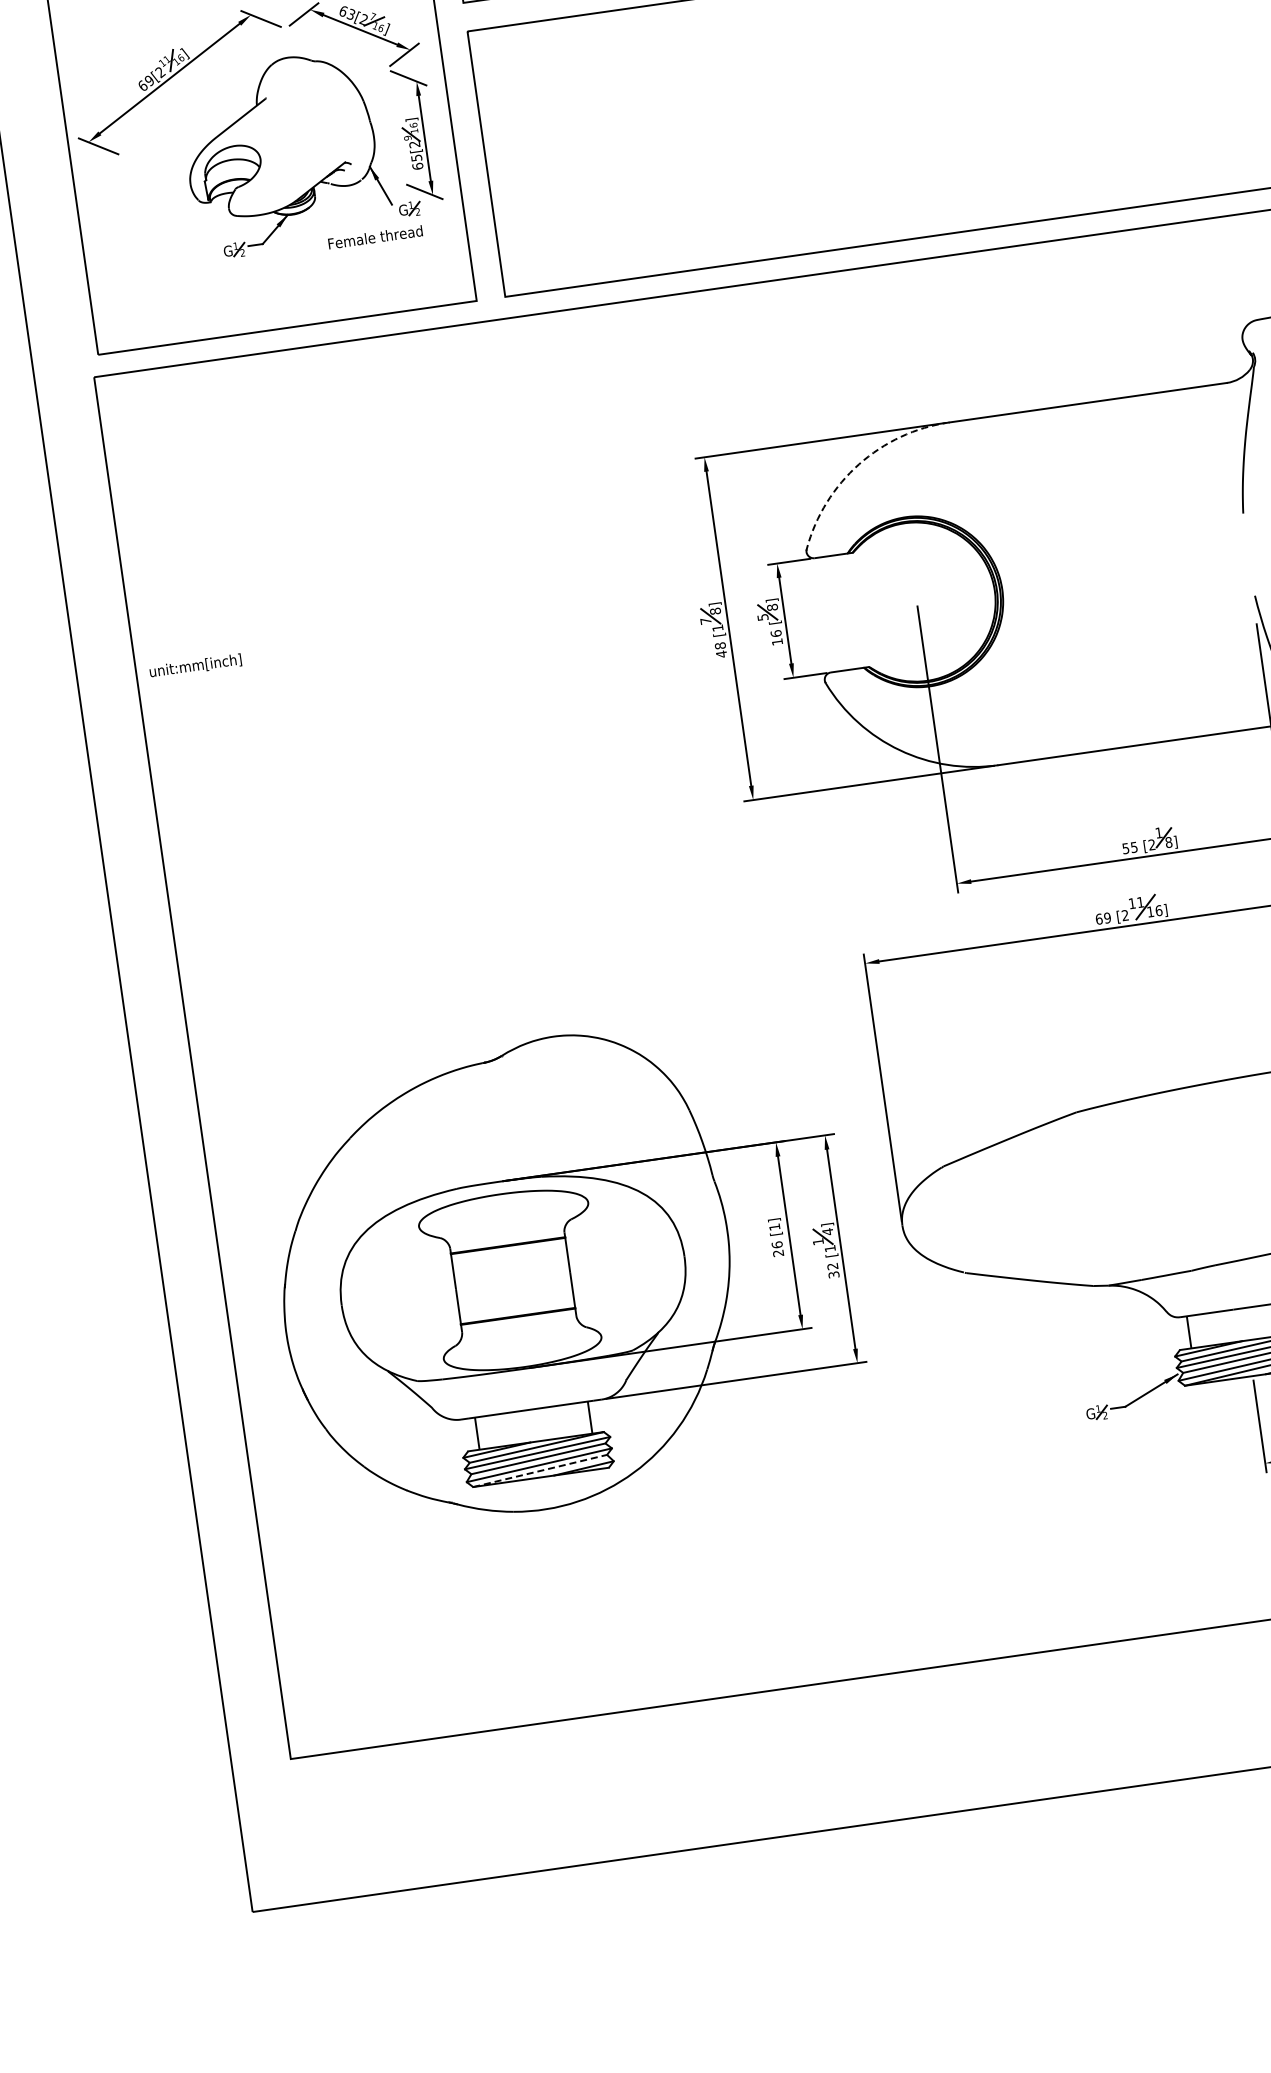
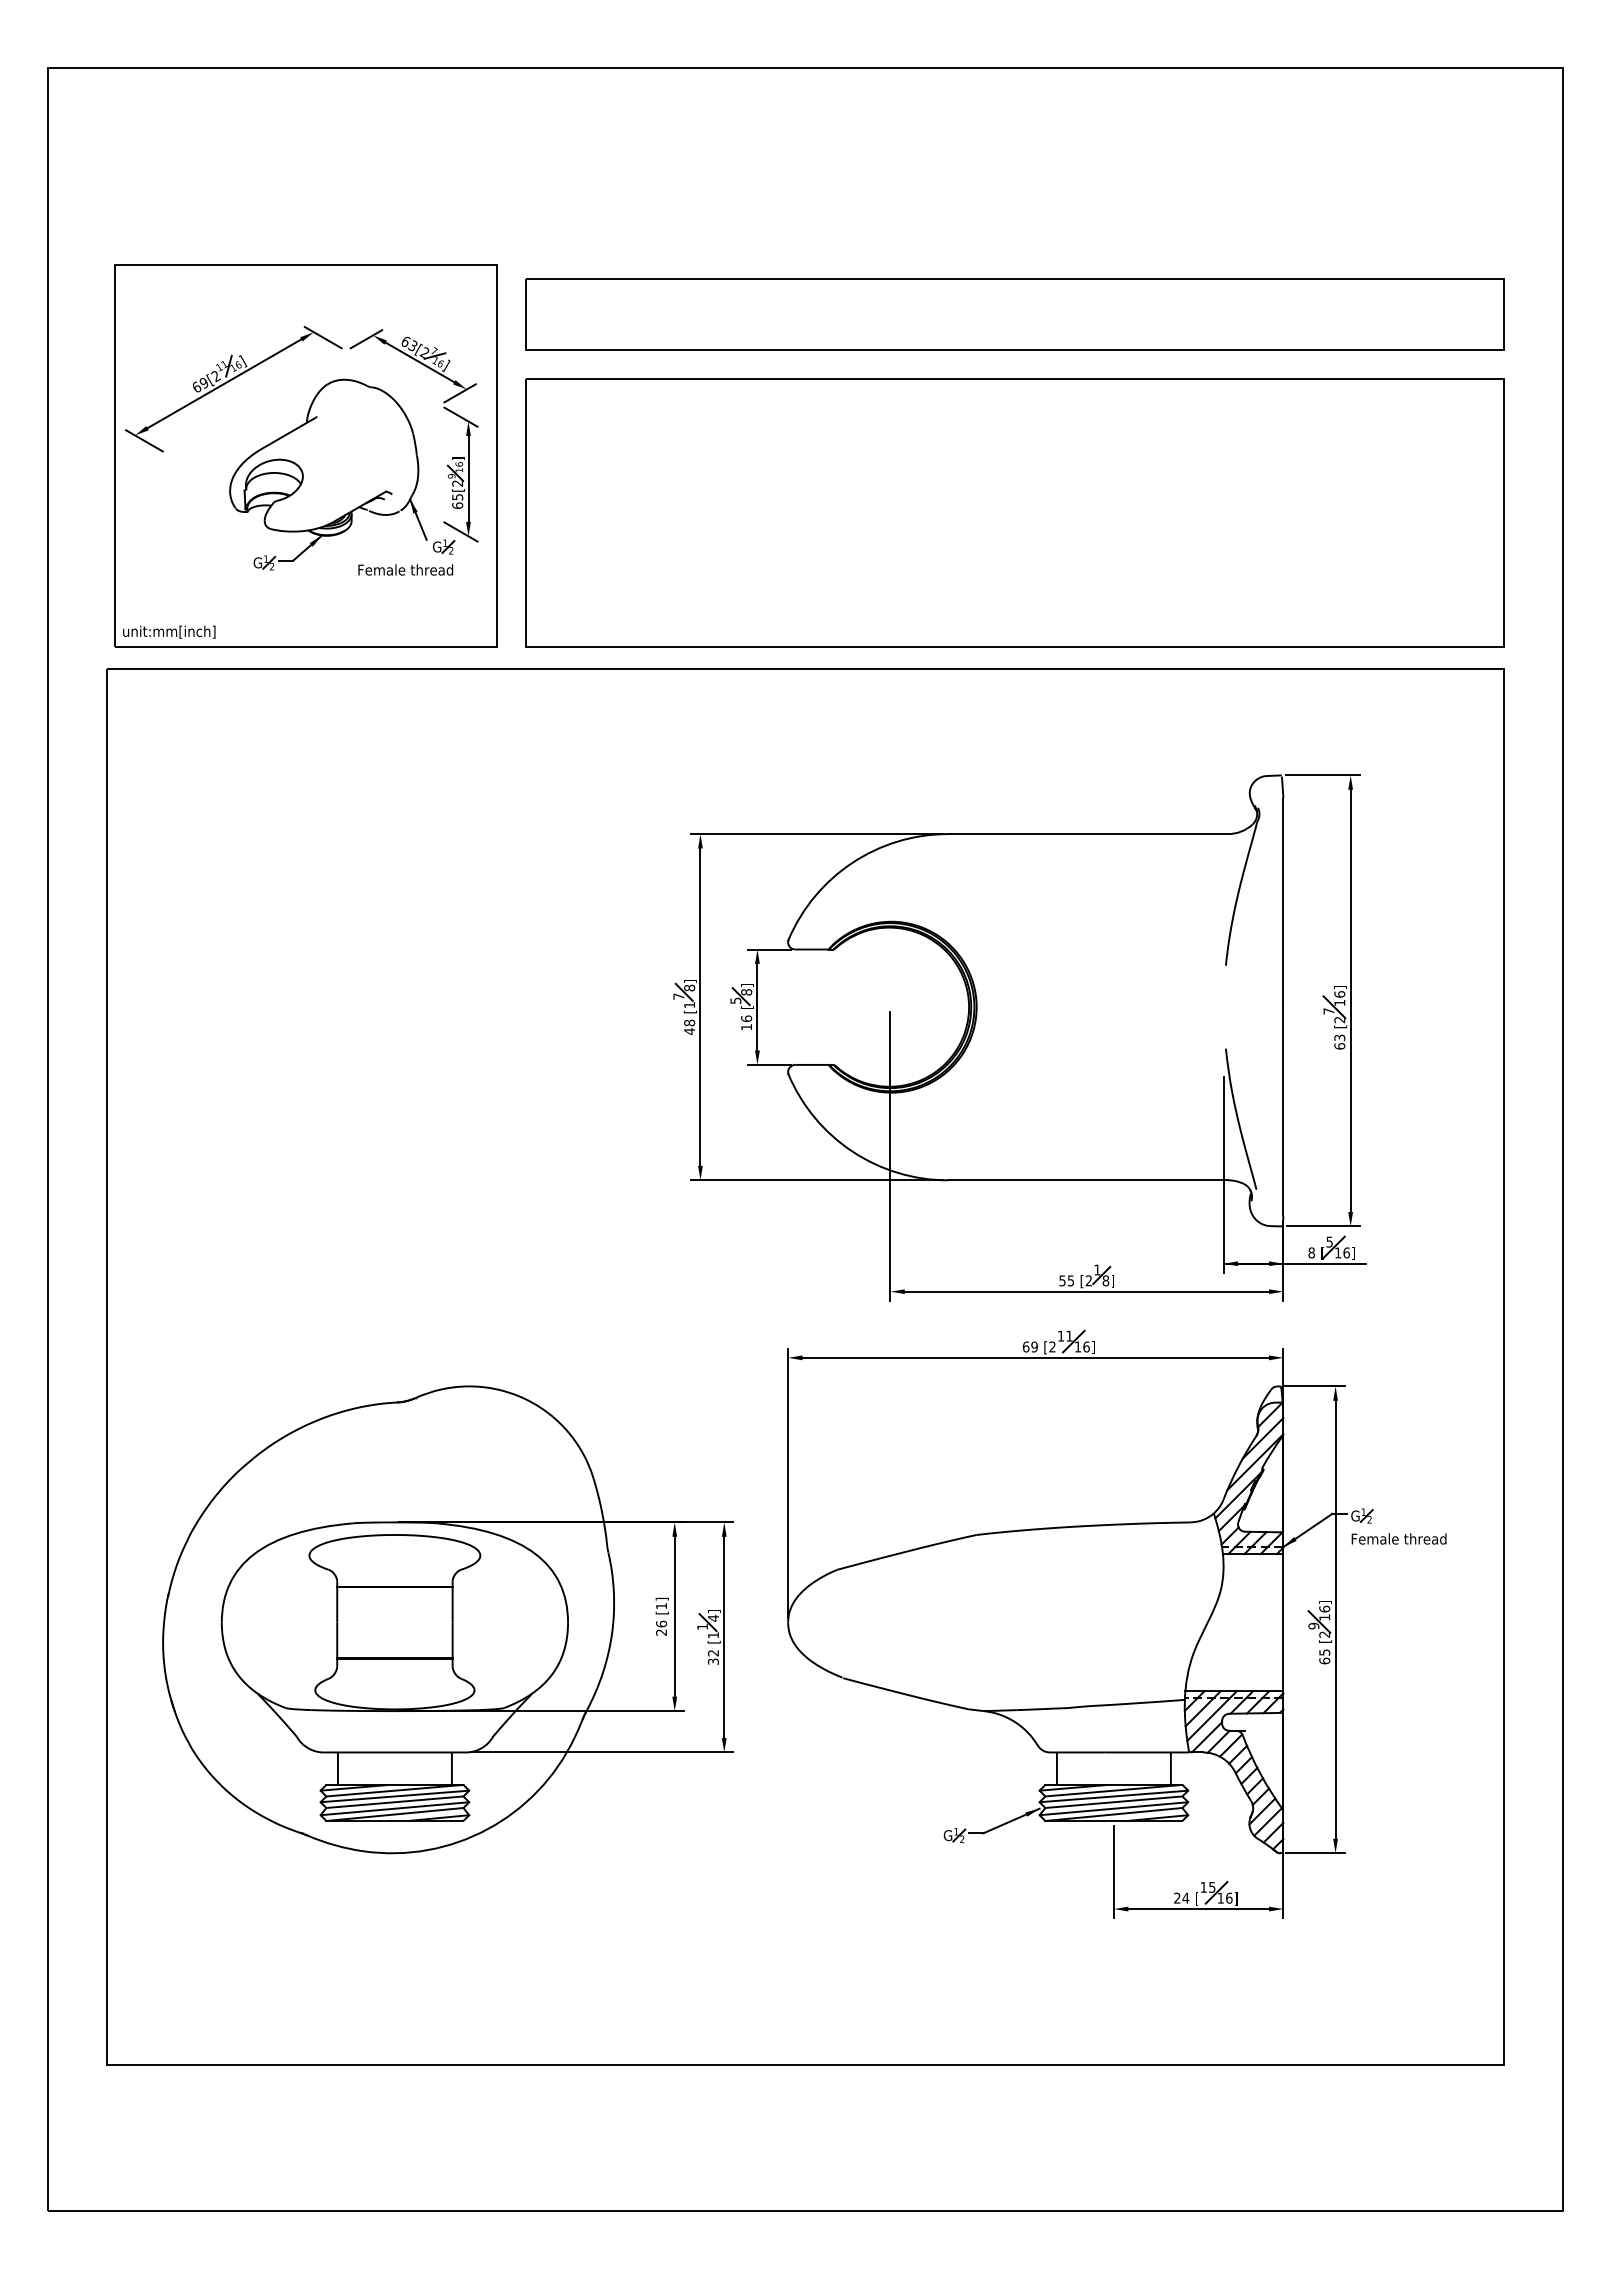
arc: (859, 464) -> (852, 862), dashed -> solid
text: (195, 665) -> (169, 631), moved
line: (539, 1471) -> (394, 1814), dashed -> solid

